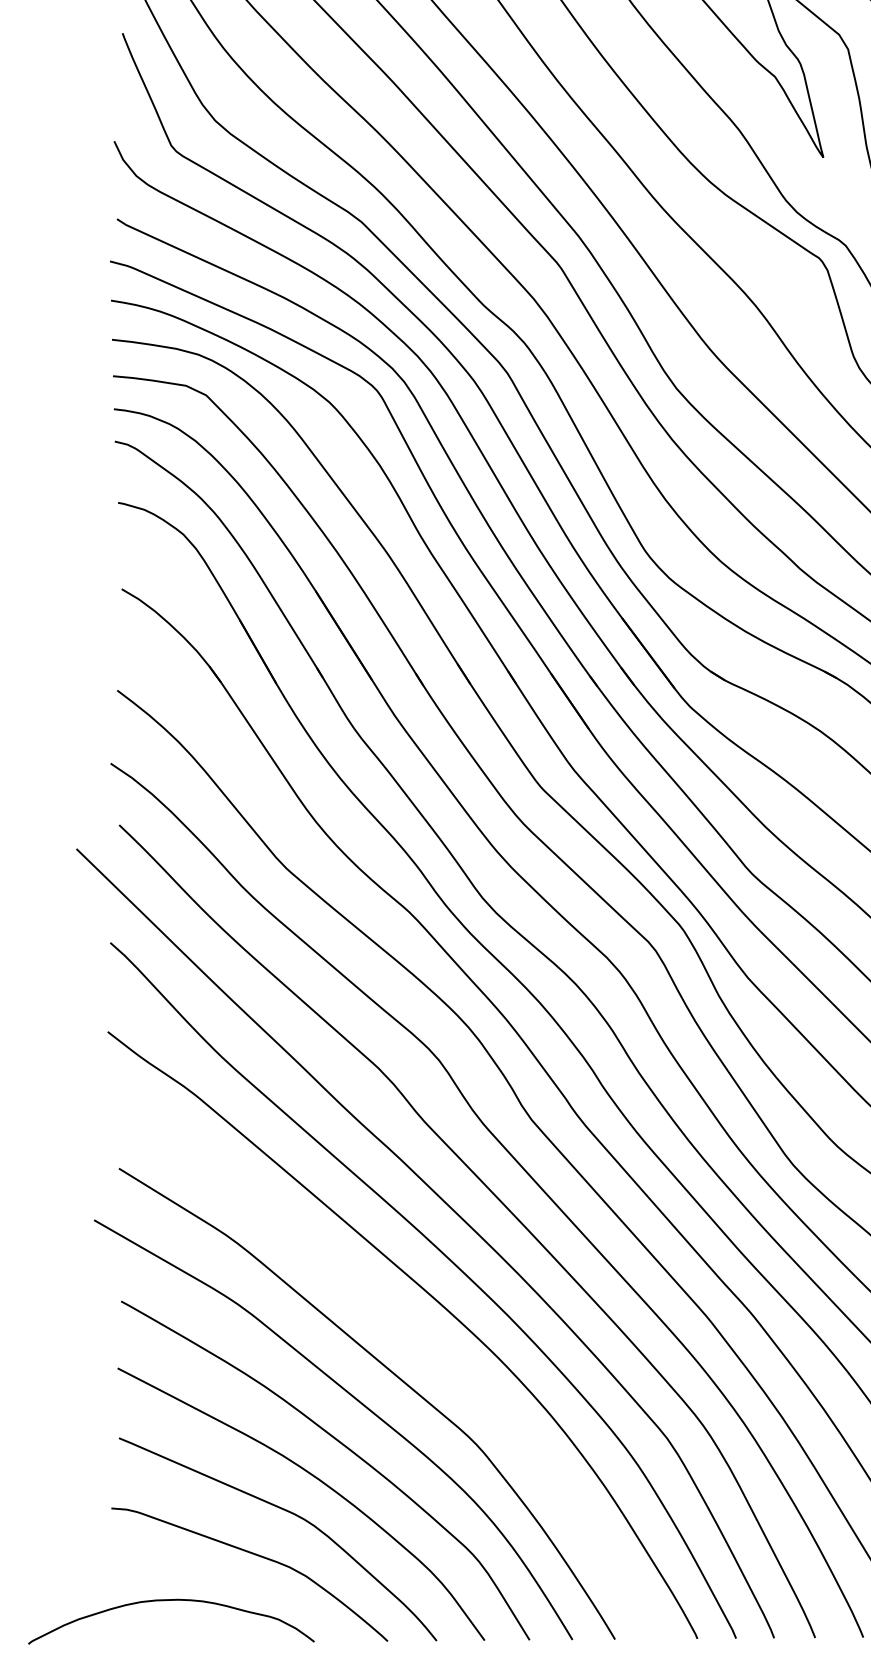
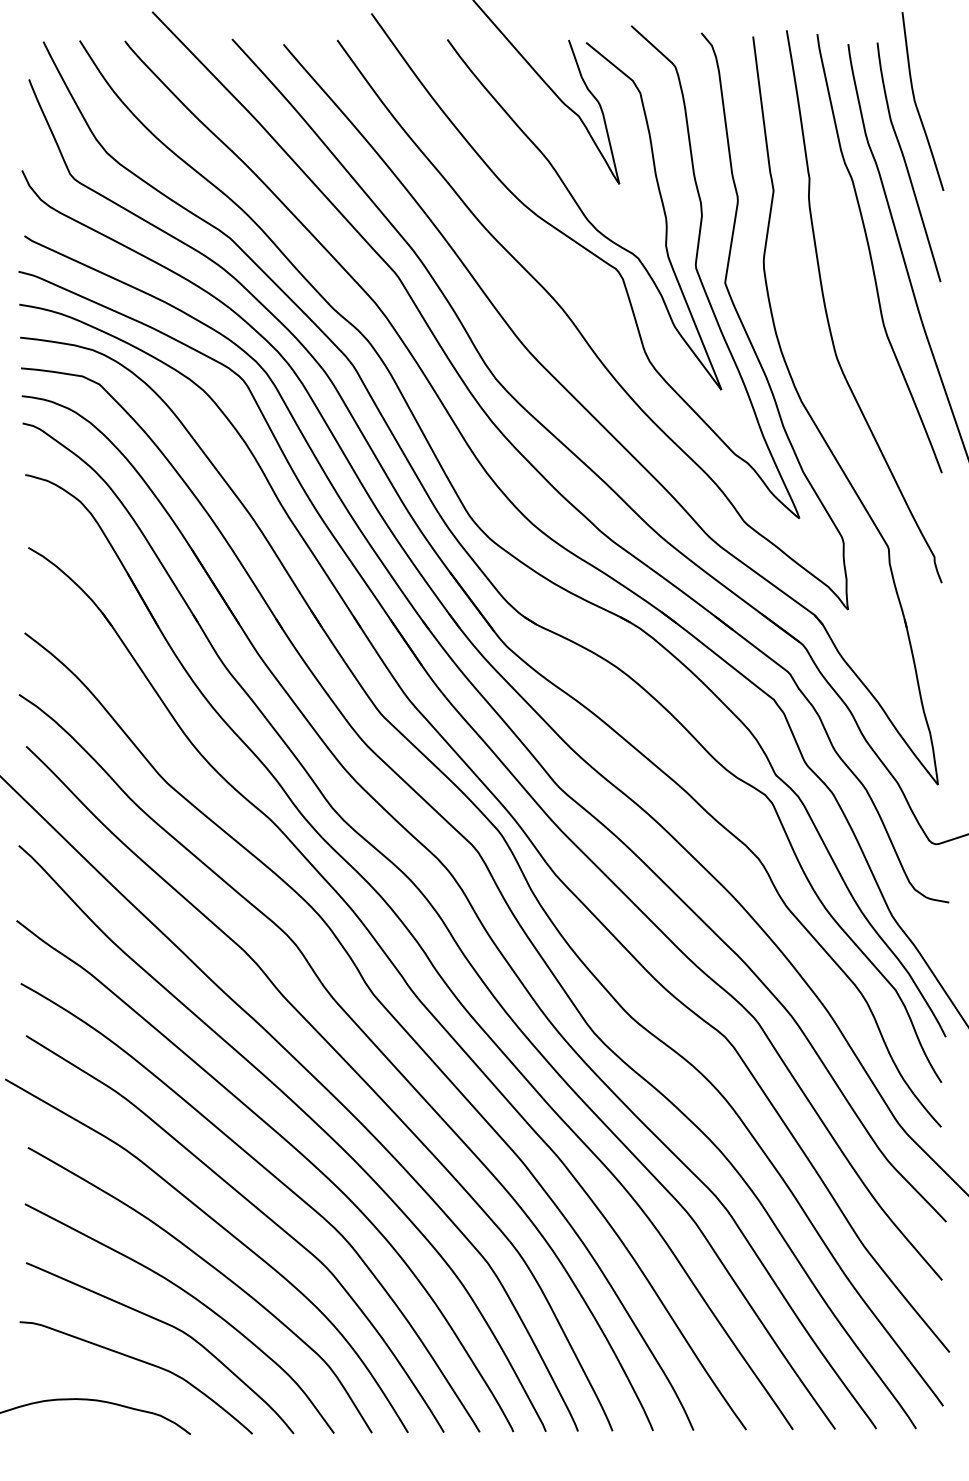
curve: (417, 1340) -> (277, 1180), added

